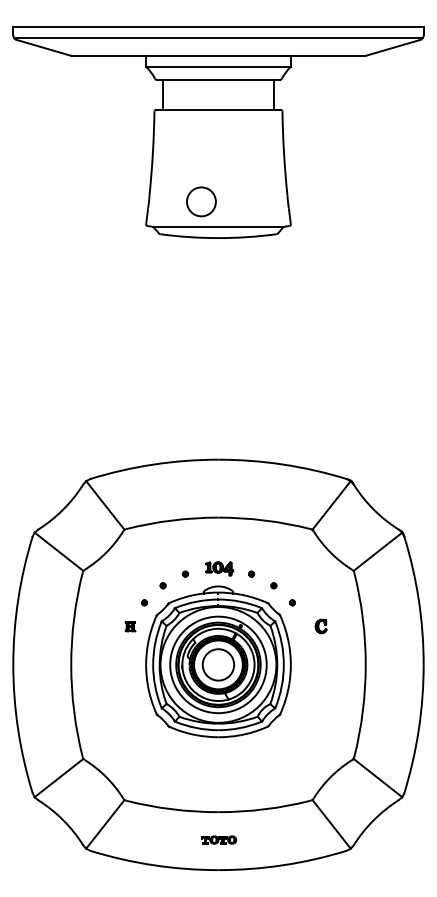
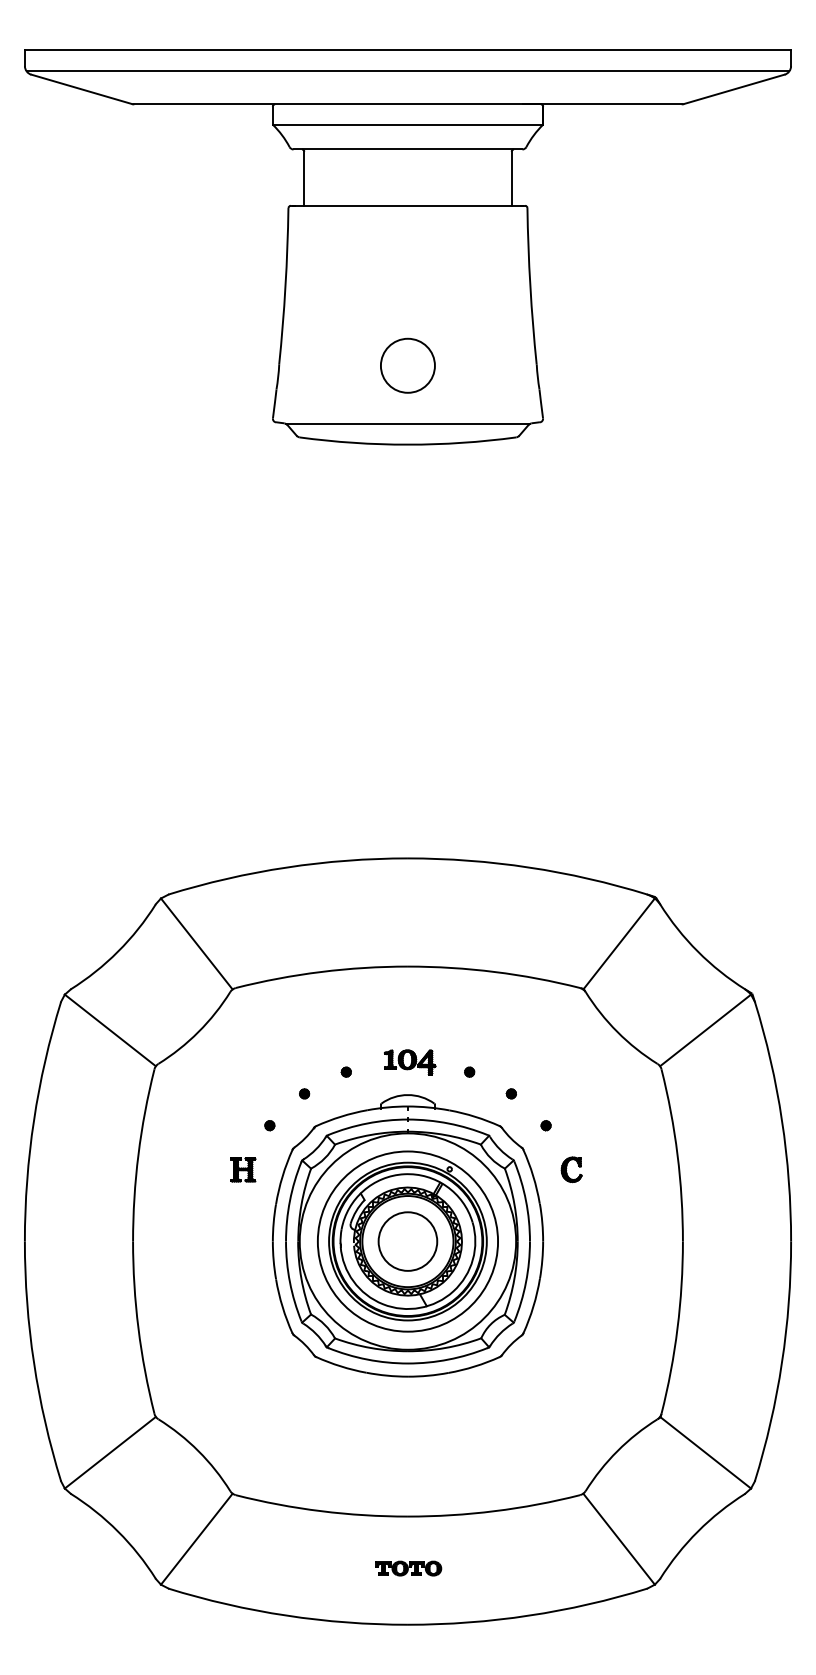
circle: (201, 201) -> (408, 365), moved
part: (130, 626) -> (243, 1169), size x1.43
part: (320, 626) -> (570, 1169), moved

